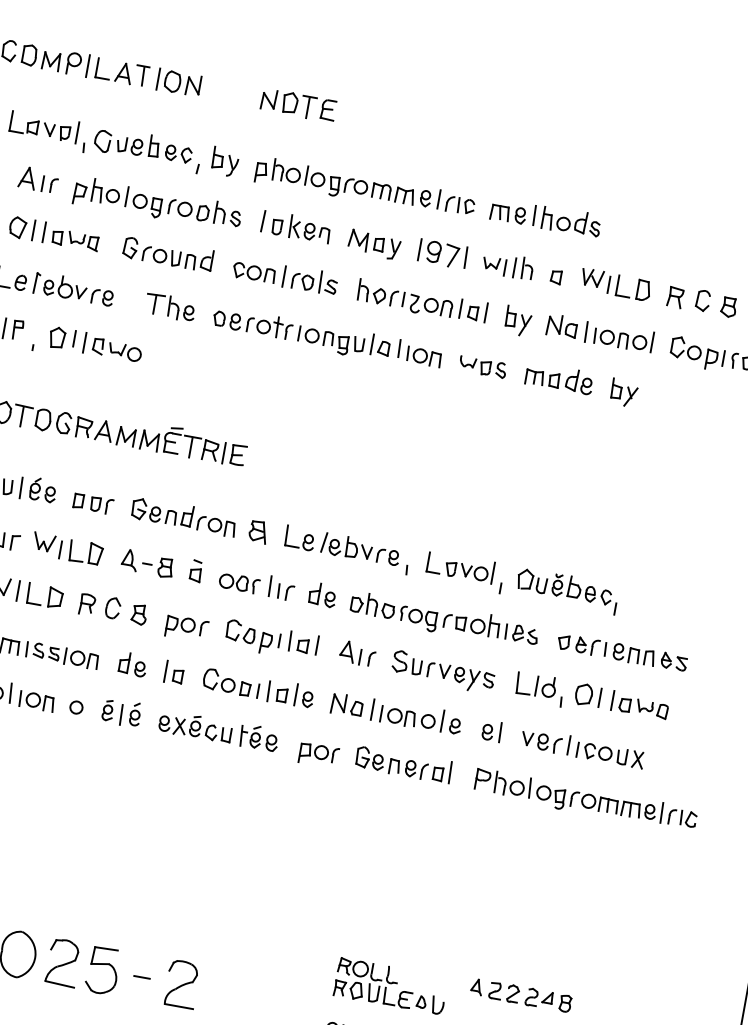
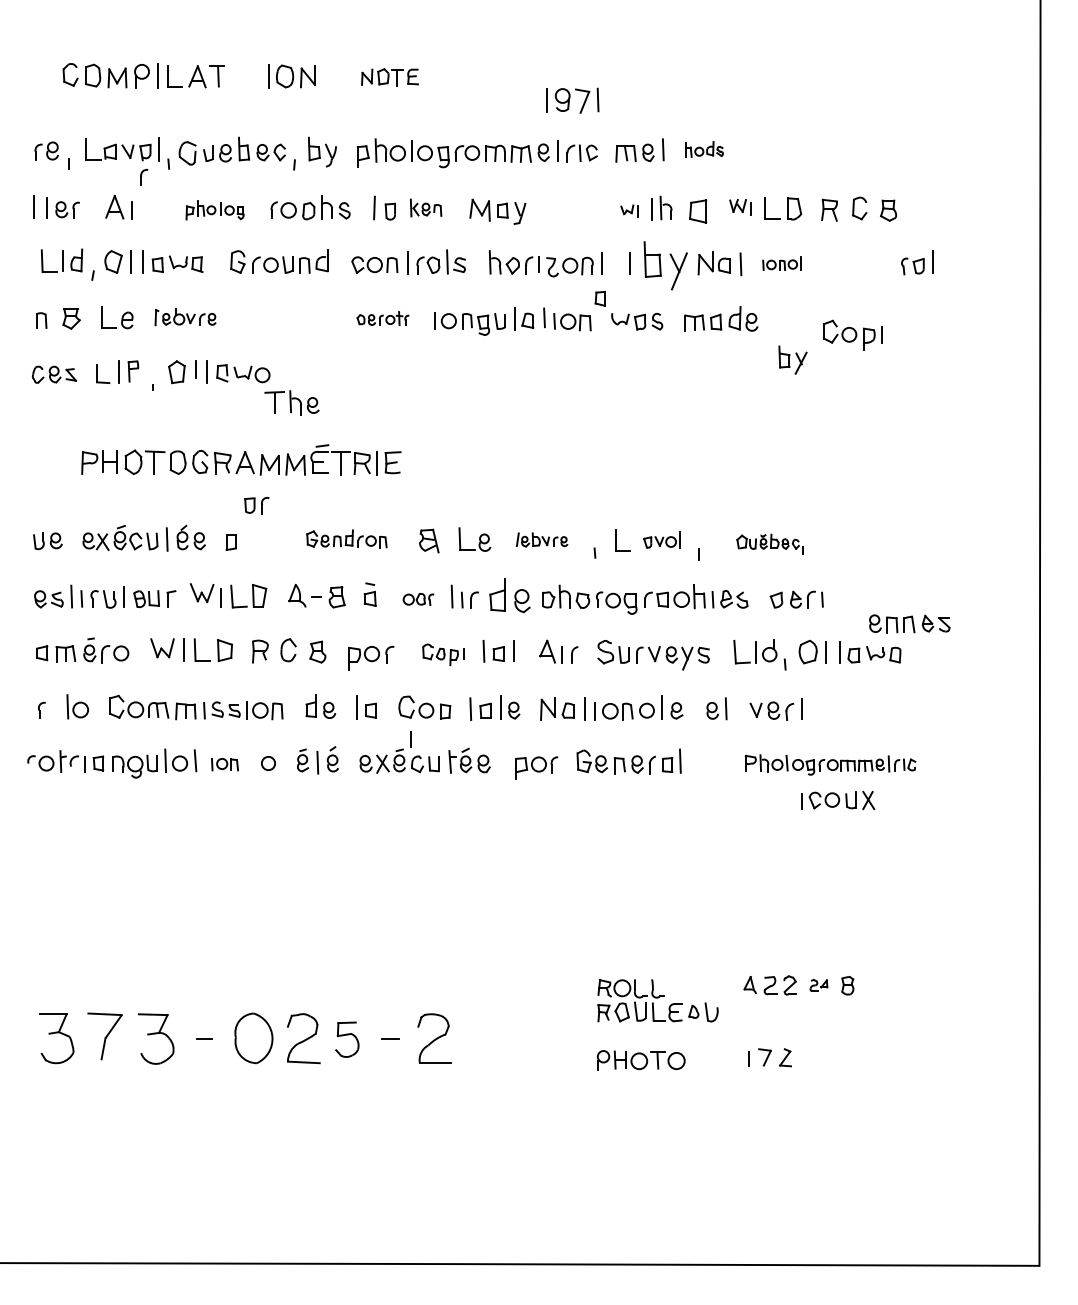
part: (178, 82) -> (291, 76), moved
part: (298, 105) -> (389, 77), size x0.7
part: (54, 185) -> (144, 176), moved
part: (117, 197) -> (214, 210), size x0.6
part: (571, 221) -> (704, 149), size x0.6
part: (309, 229) -> (425, 207), size x0.7
part: (442, 253) -> (572, 100), moved
part: (493, 265) -> (629, 211), size x0.7
part: (556, 277) -> (698, 211), size x1.6
part: (595, 280) -> (740, 207), size x0.7
part: (74, 288) -> (185, 316), size x0.7
part: (170, 306) -> (291, 402), moved
part: (472, 312) -> (599, 298), moved
part: (518, 320) -> (666, 265), size x1.6
part: (252, 322) -> (382, 318), size x0.6
part: (623, 337) -> (781, 263), size x0.6
part: (697, 353) -> (852, 334), moved
part: (623, 392) -> (792, 359), moved
part: (101, 505) -> (256, 505), moved
part: (183, 516) -> (346, 538), size x0.7
part: (361, 549) -> (542, 539), size x0.6
part: (469, 568) -> (661, 539), size x0.7
part: (239, 583) -> (418, 599), size x0.7
part: (566, 590) -> (769, 544), size x0.6
part: (322, 594) -> (509, 595), size x1.4
part: (252, 637) -> (443, 654), size x0.7
part: (649, 657) -> (909, 623), moved
line: (258, 691) -> (410, 739), moved
part: (36, 701) -> (224, 764), size x0.7
part: (610, 755) -> (838, 800), moved
part: (585, 800) -> (830, 764), size x0.7
part: (103, 970) -> (347, 1039), size x0.7
part: (538, 998) -> (818, 985), size x0.6

